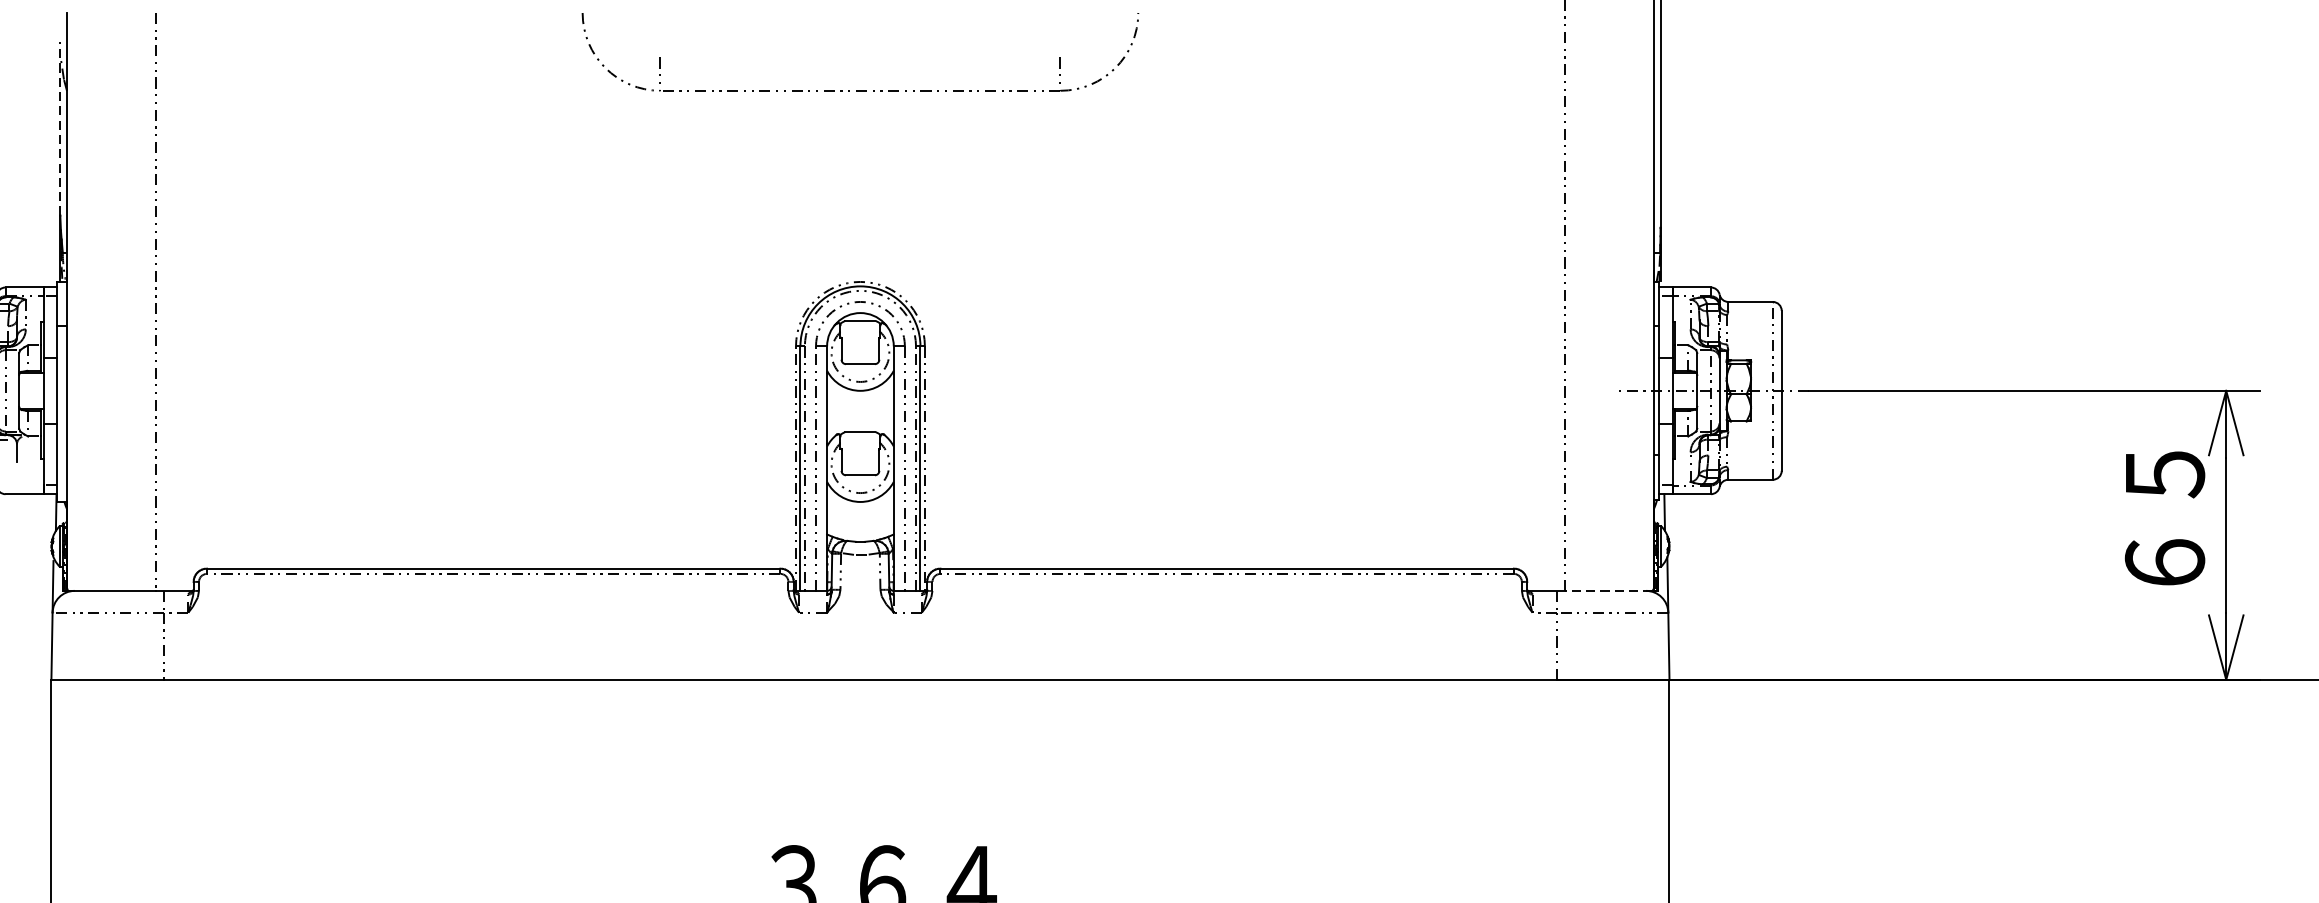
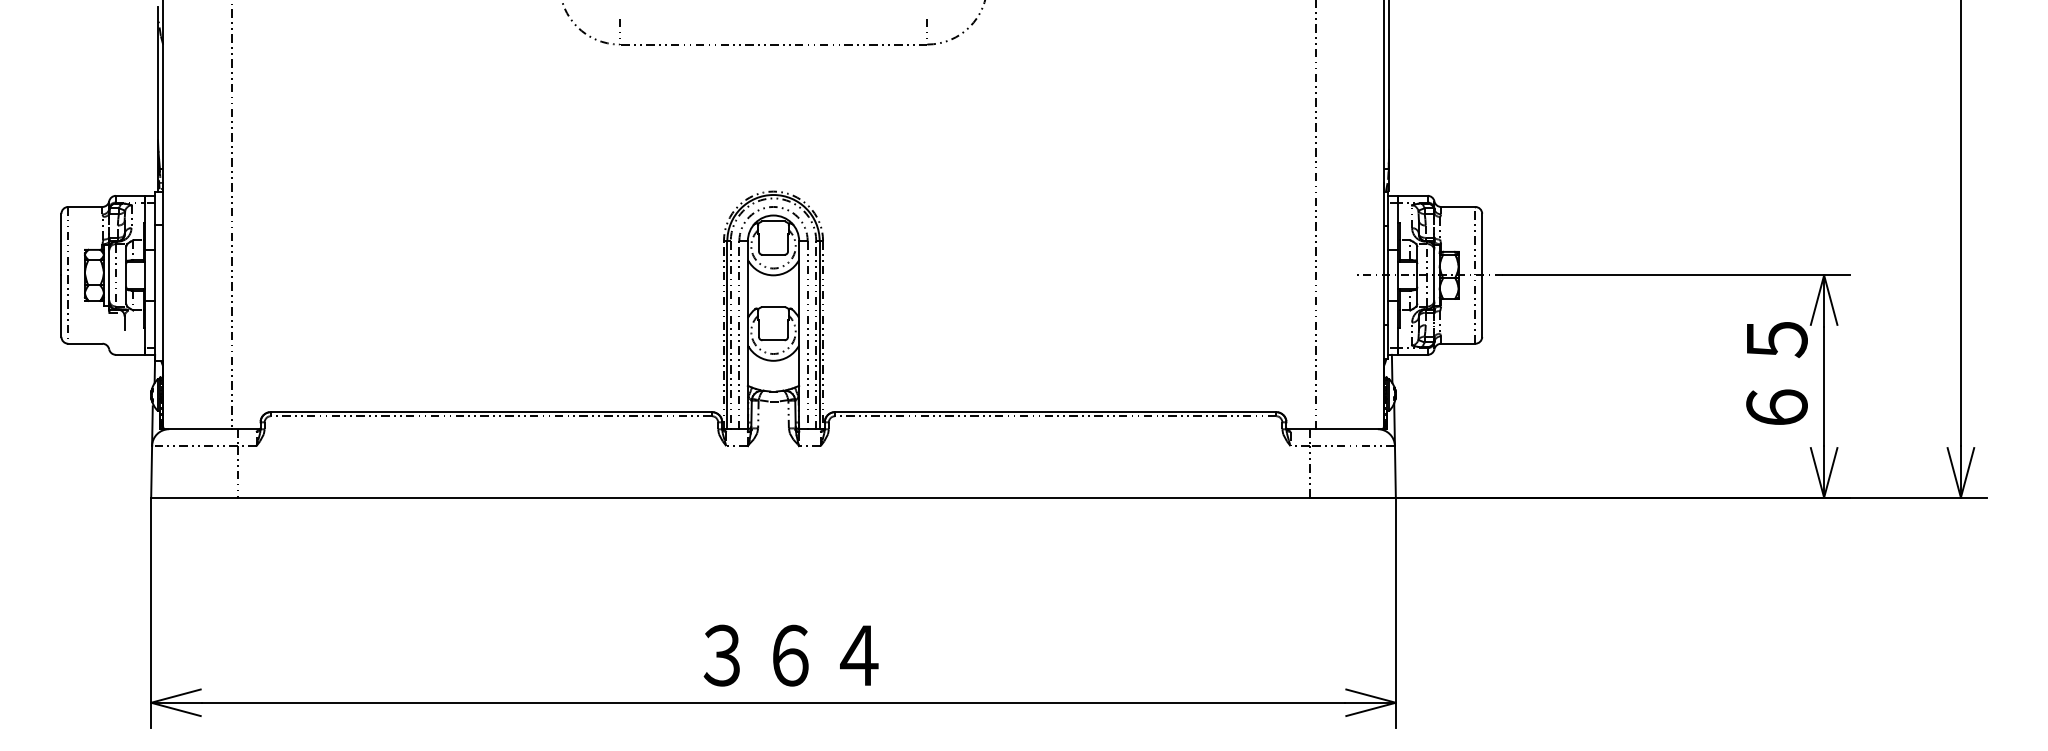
line: (60, 128) -> (158, 73), dashed -> solid
line: (1609, 591) -> (1349, 429), dashed -> solid

